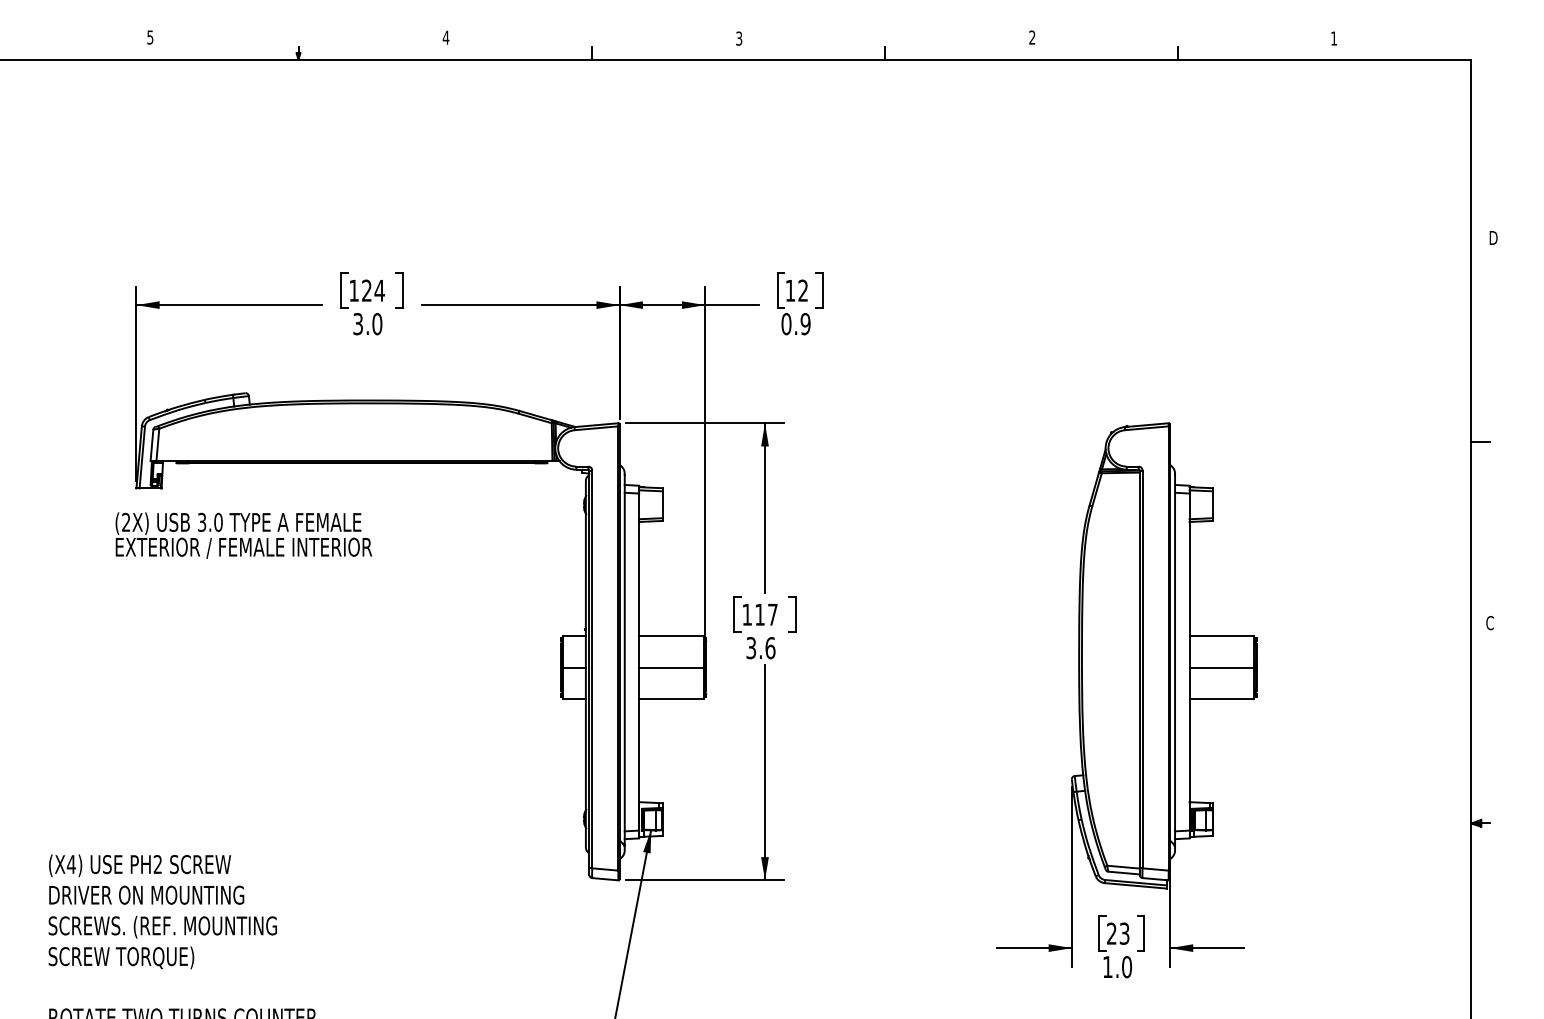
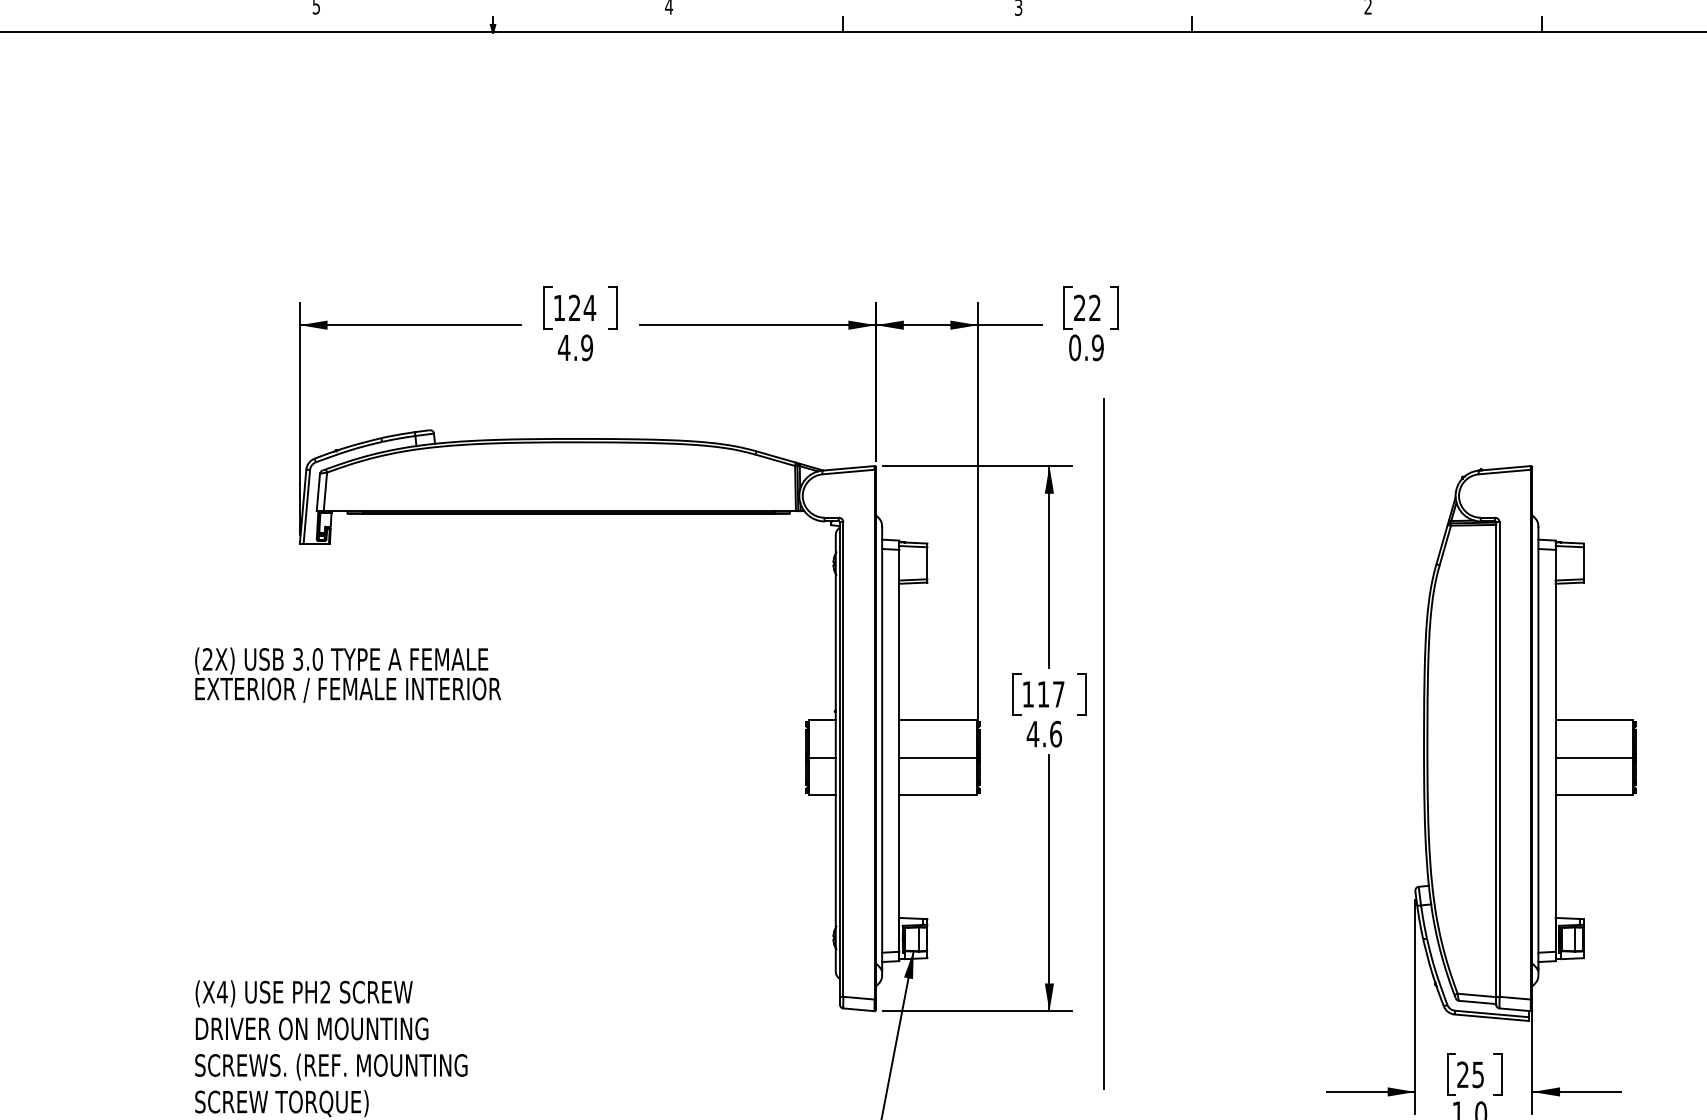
text: (789, 290) -> (1078, 307), 12 -> 22
text: (367, 324) -> (575, 348), 3.0 -> 4.9
text: (243, 535) -> (347, 675), moved
text: (751, 647) -> (1033, 733), 3.6 -> 4.6
line: (810, 656) -> (1103, 744), added
text: (1124, 933) -> (1478, 1074), 23 -> 25

